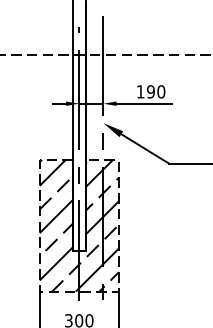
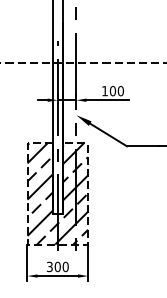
text: (150, 92) -> (112, 91), 190 -> 100

